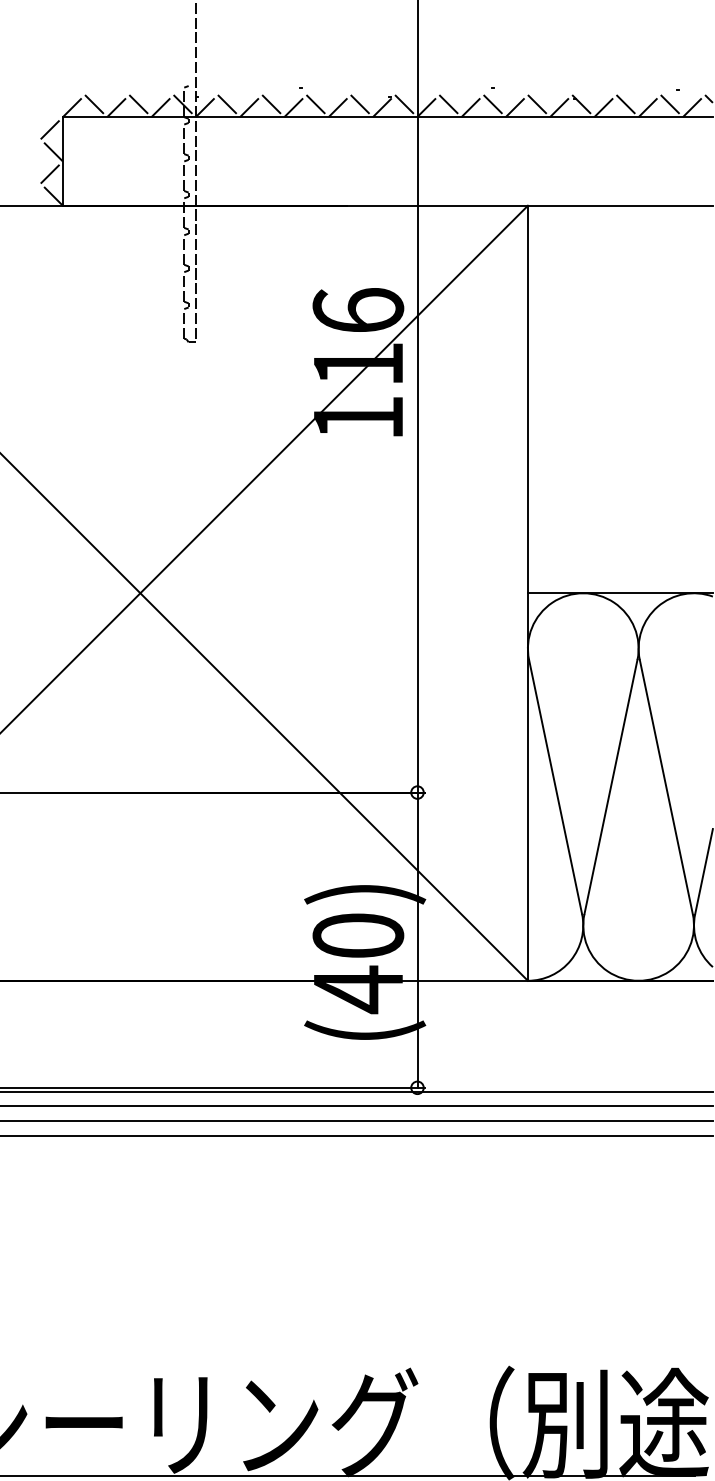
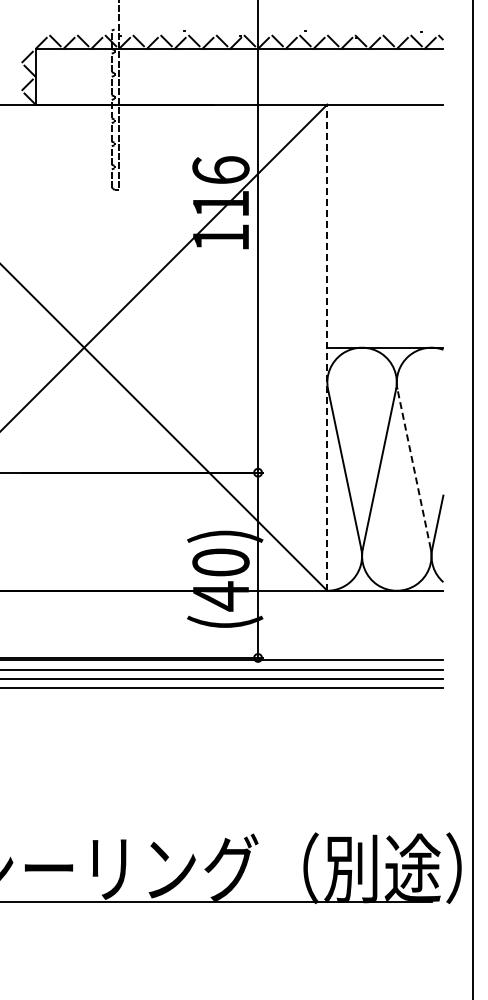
line: (528, 592) -> (327, 347), solid -> dashed
line: (666, 785) -> (414, 468), solid -> dashed

